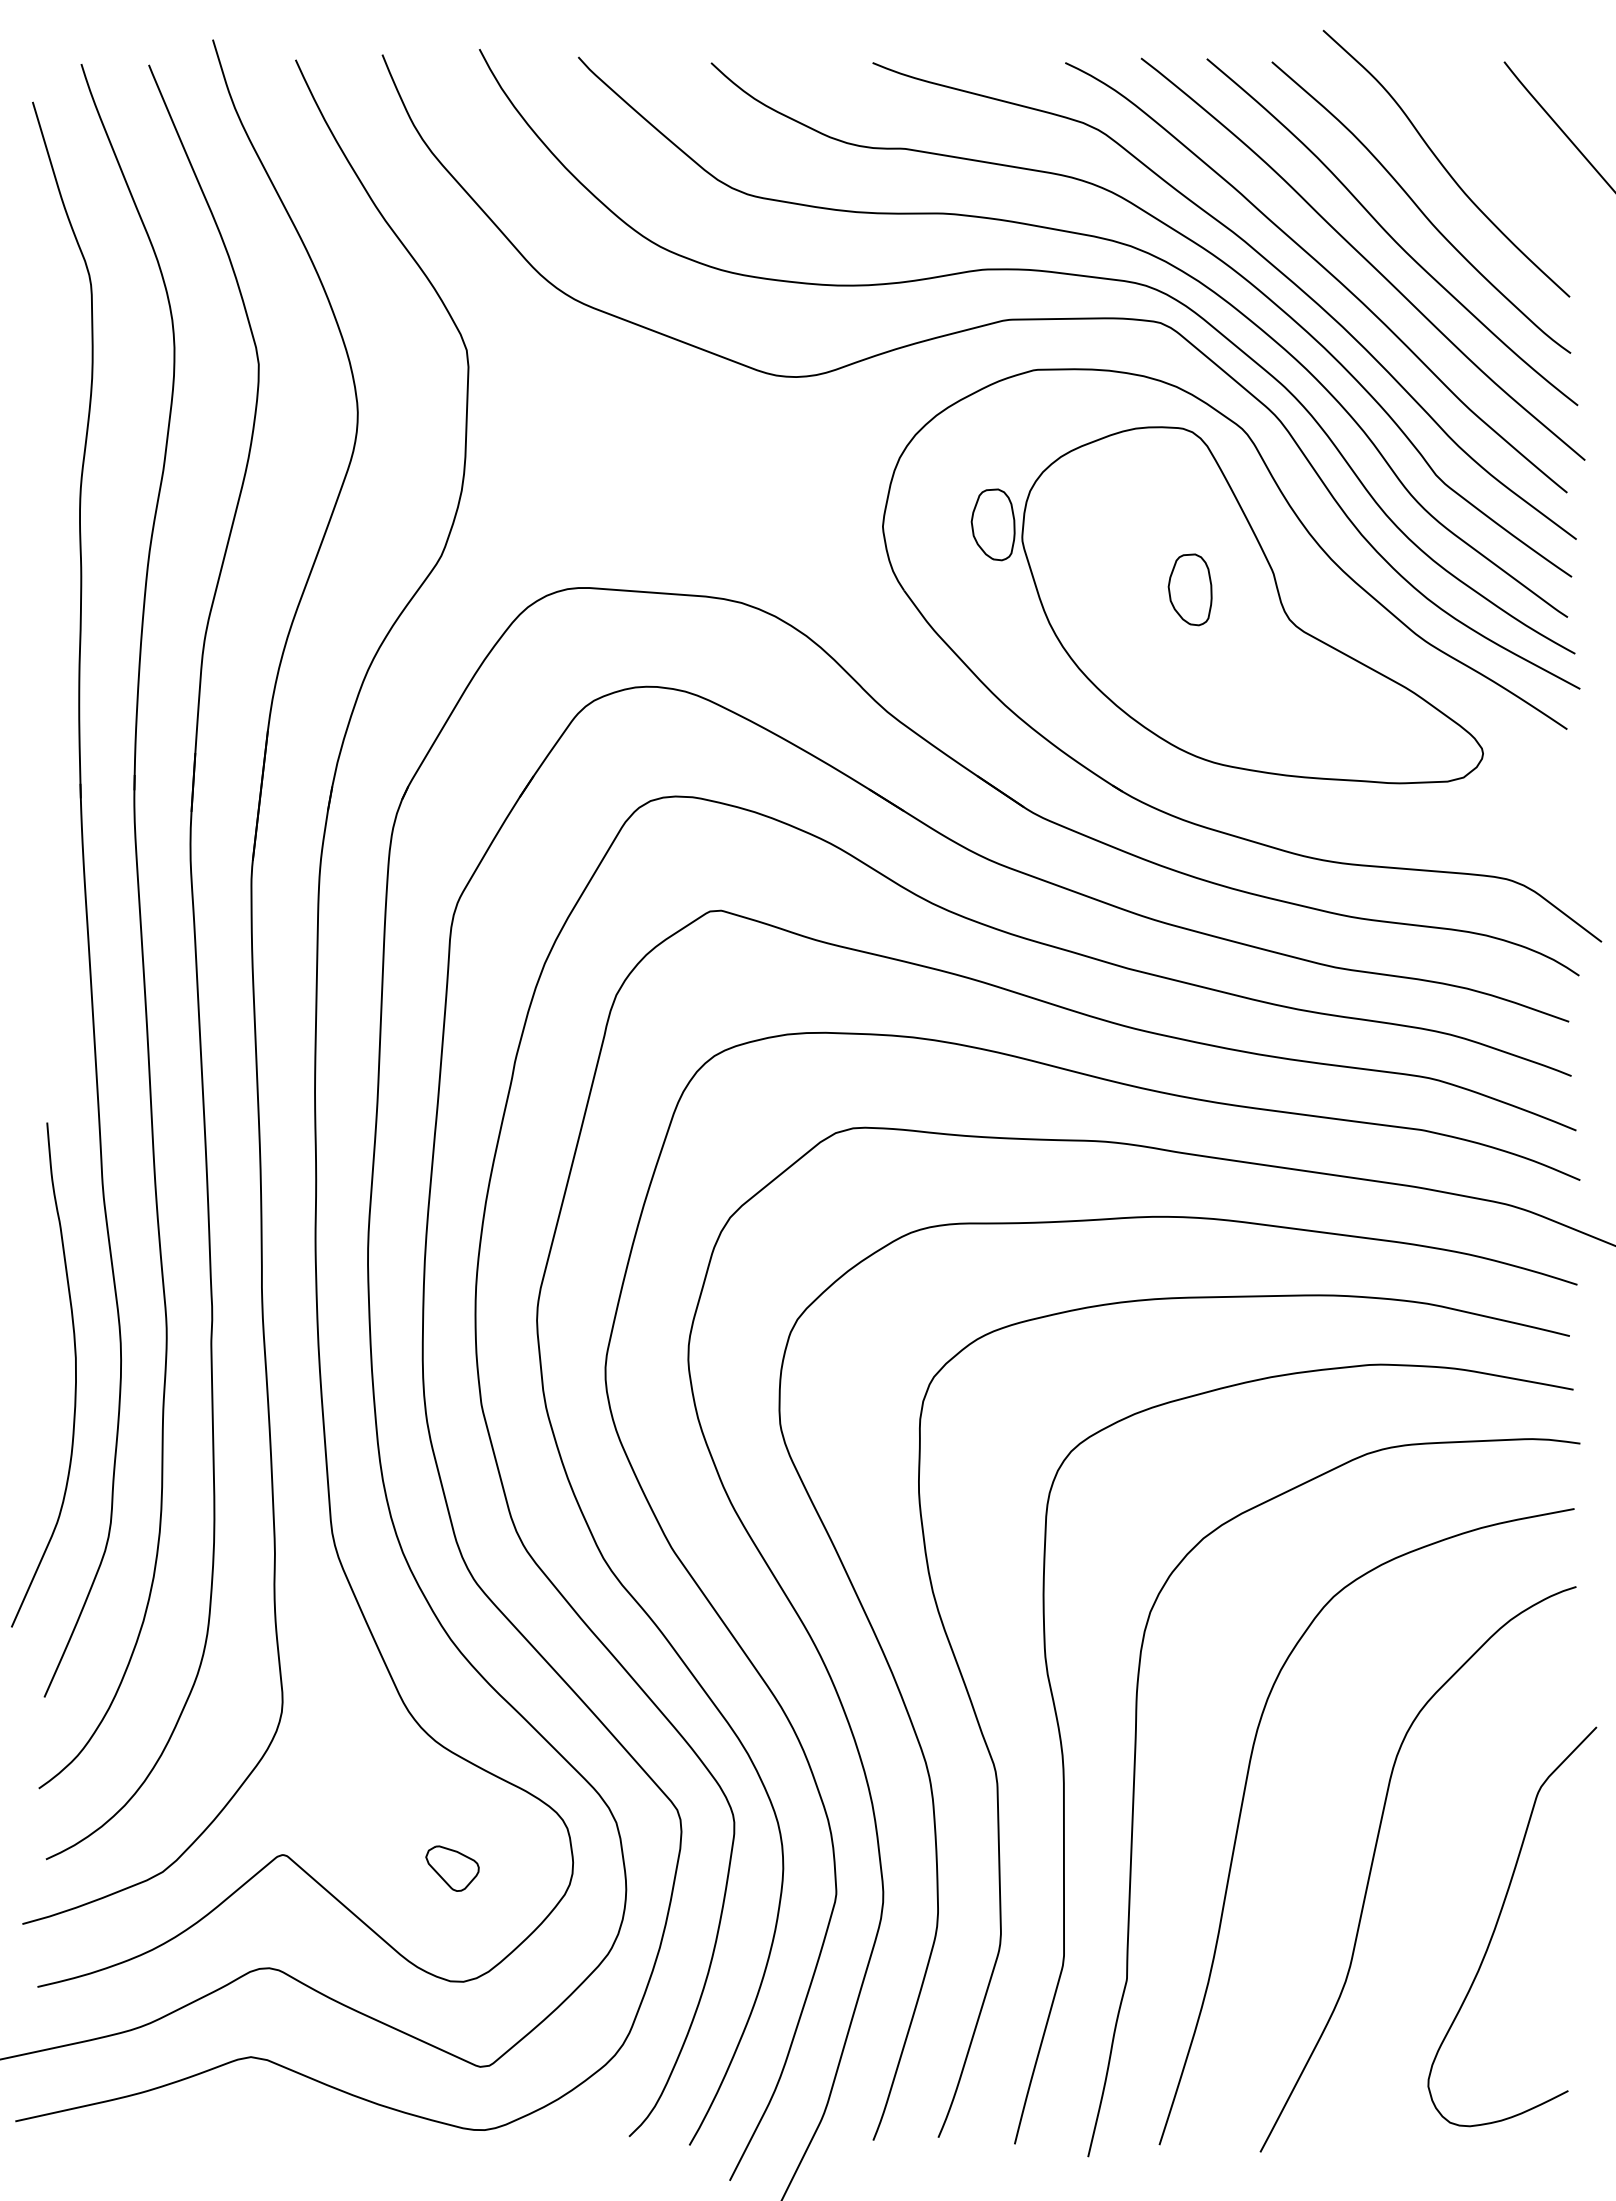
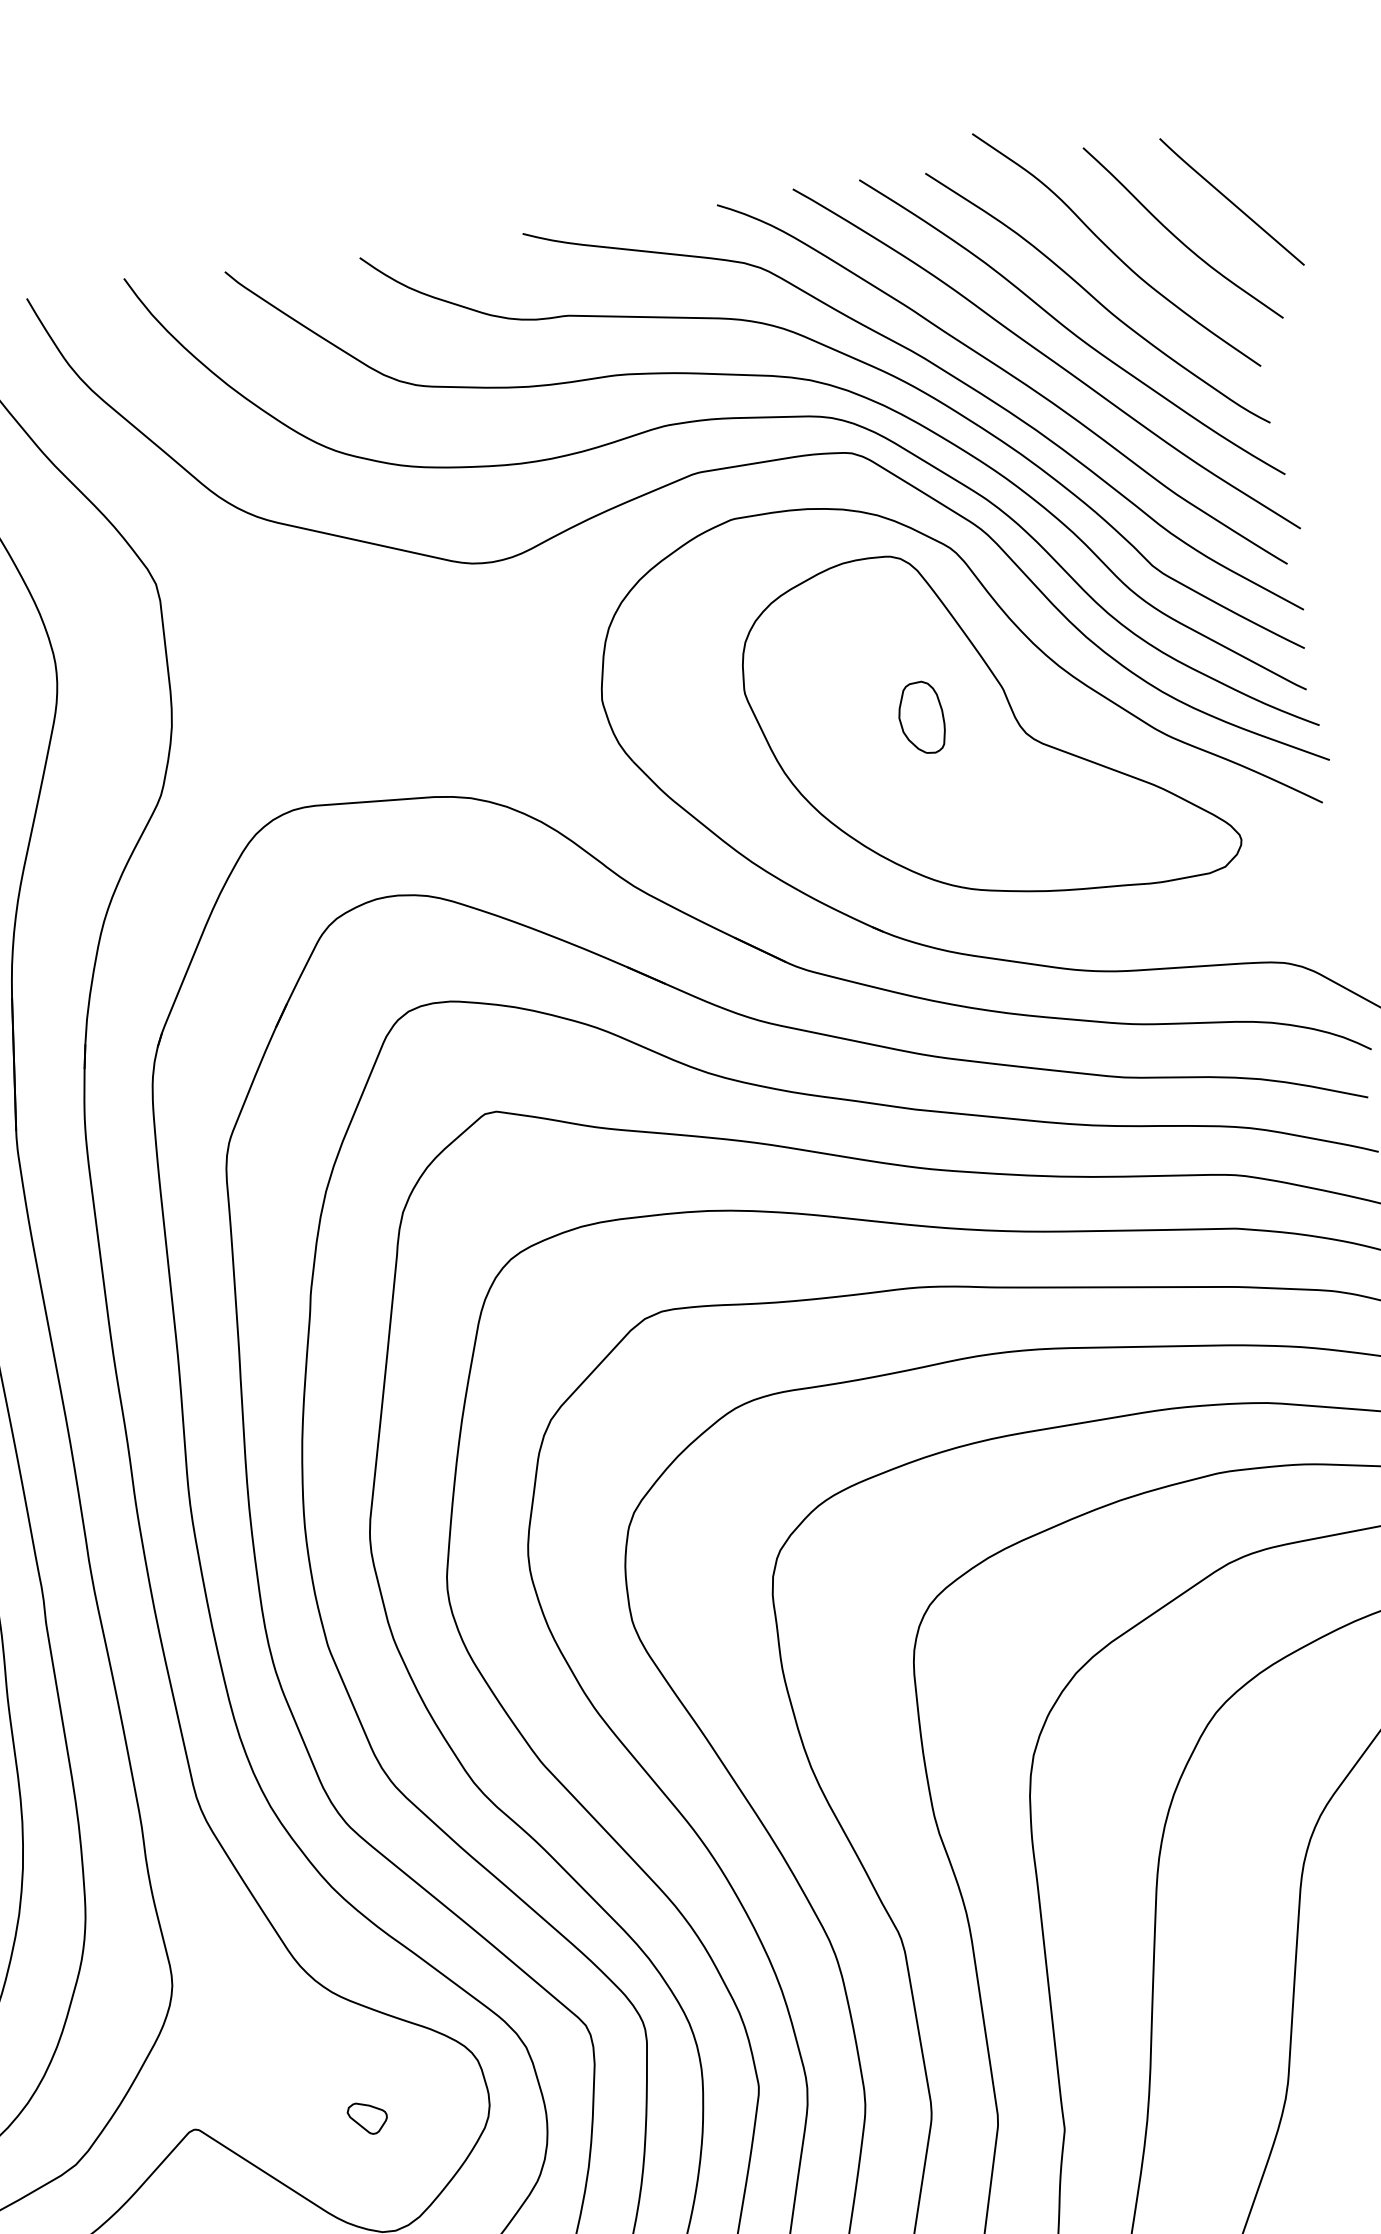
curve: (1508, 161) -> (1178, 238), added
part: (992, 524) -> (712, 681), removed
part: (452, 1868) -> (367, 2118), size x0.71

